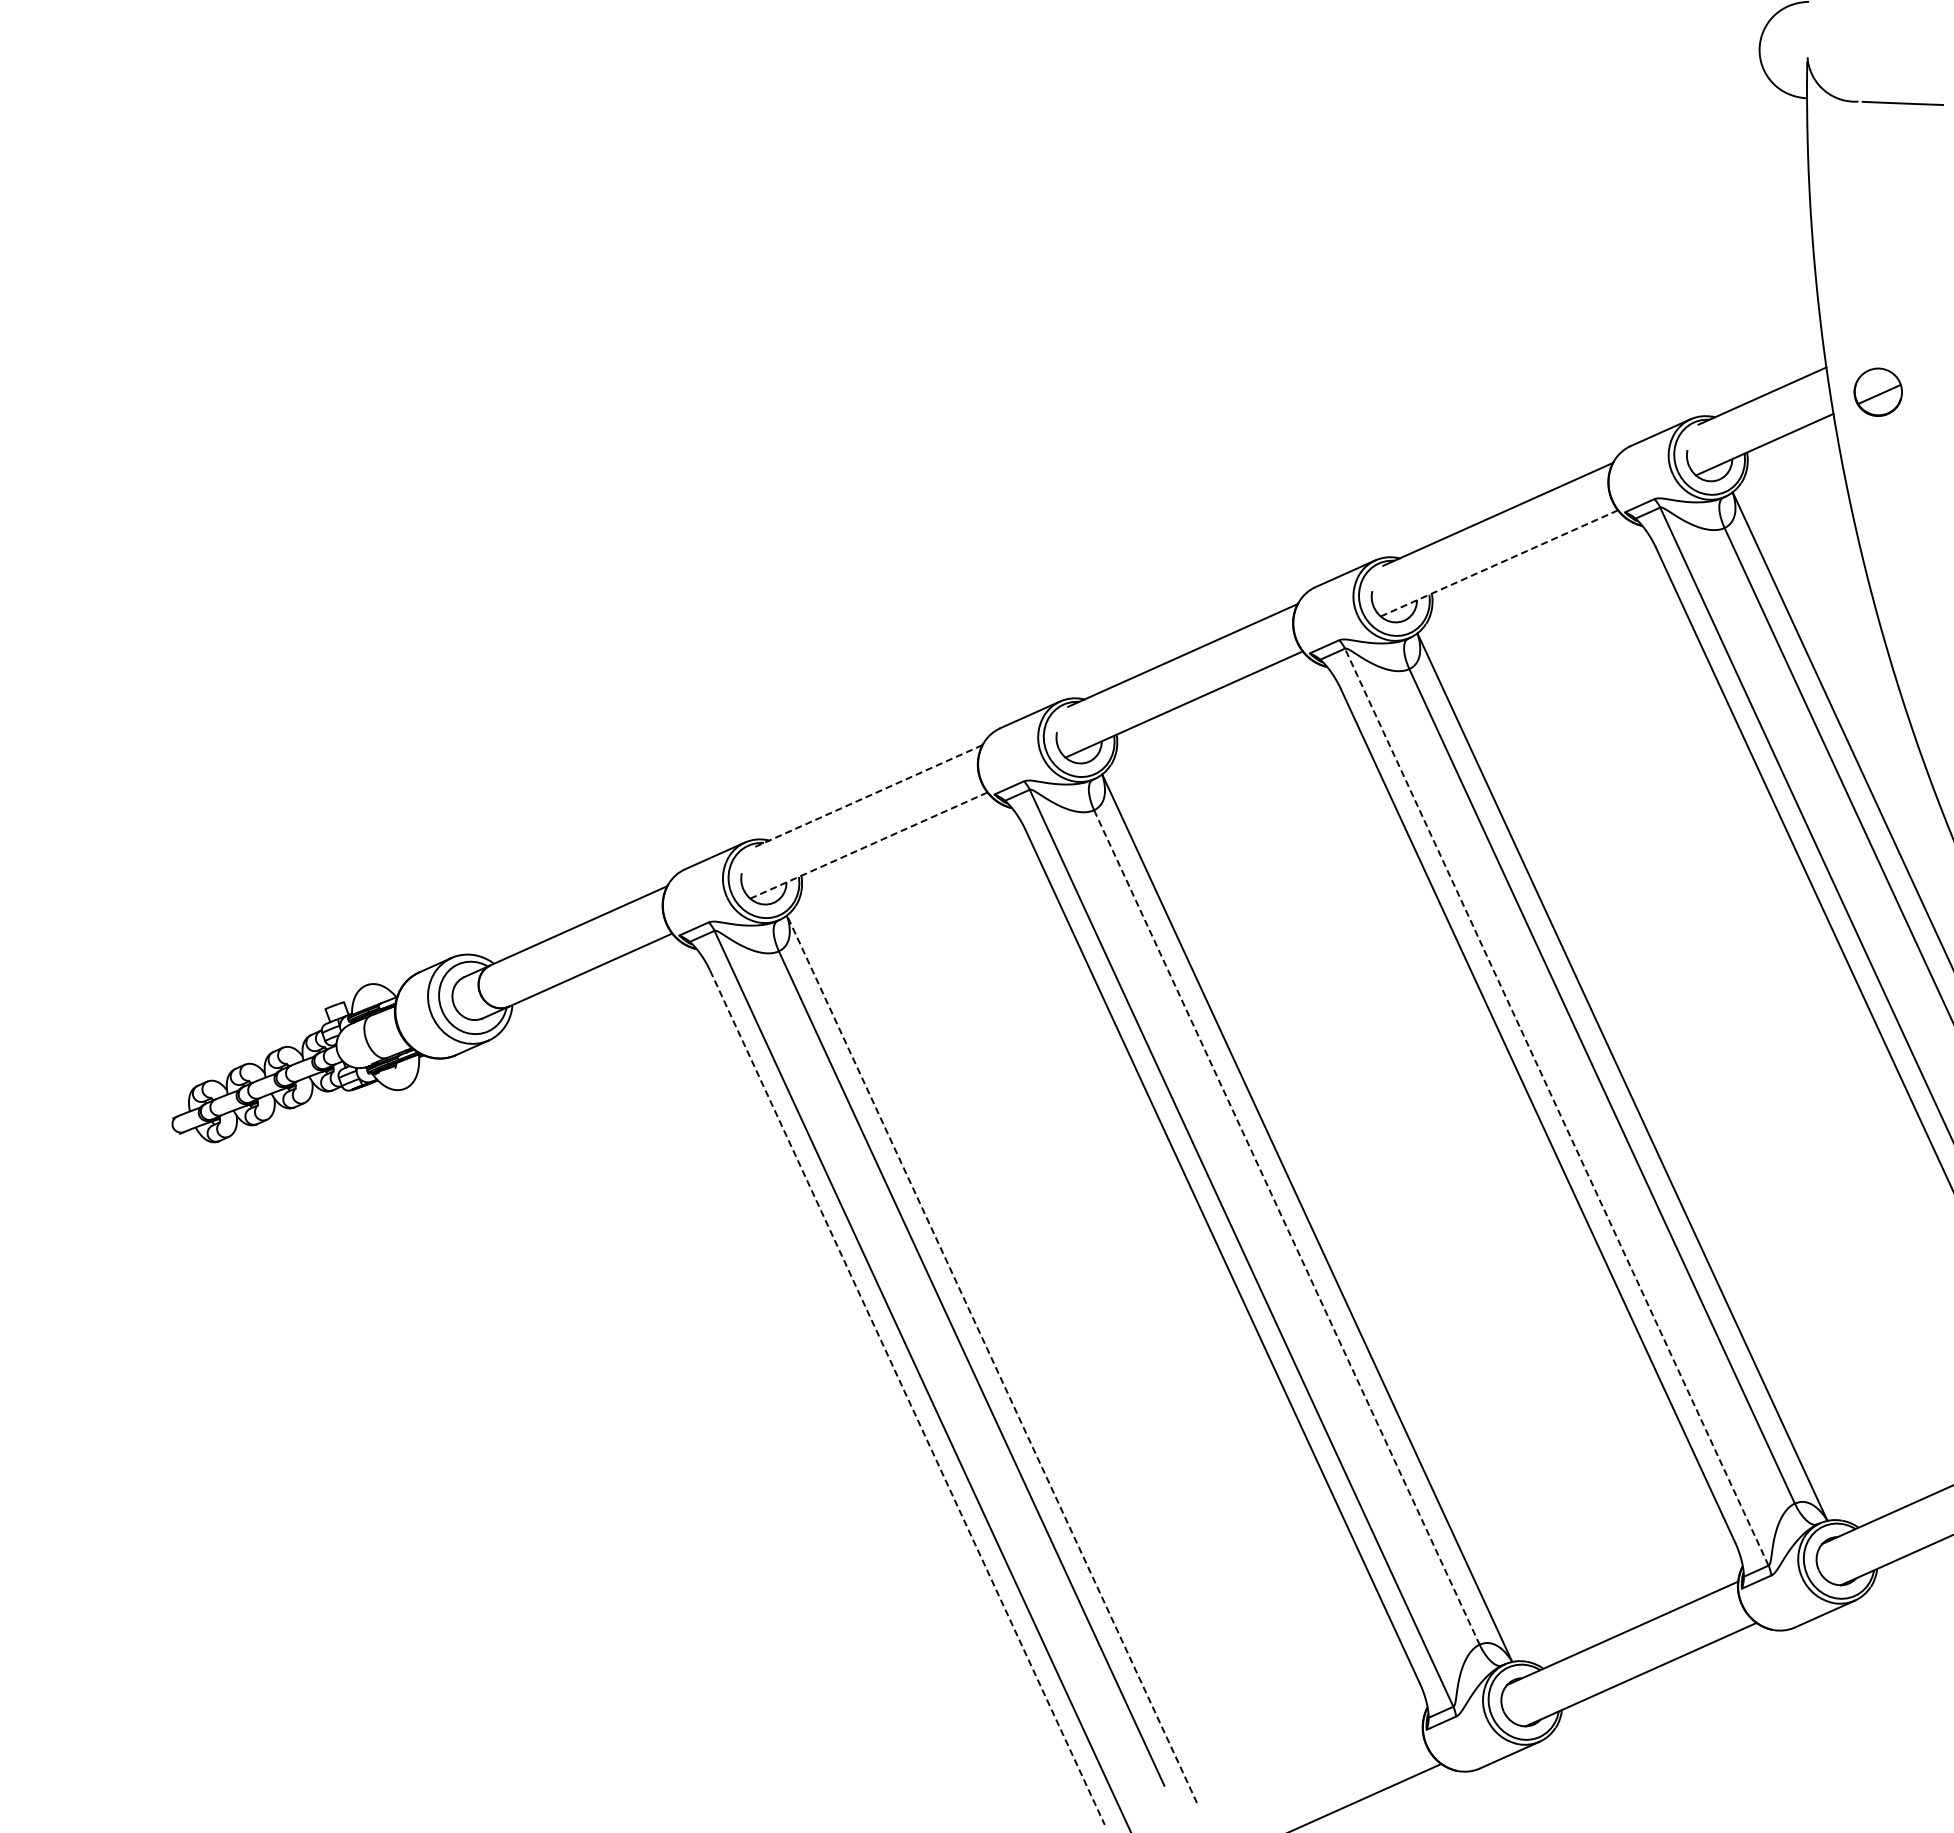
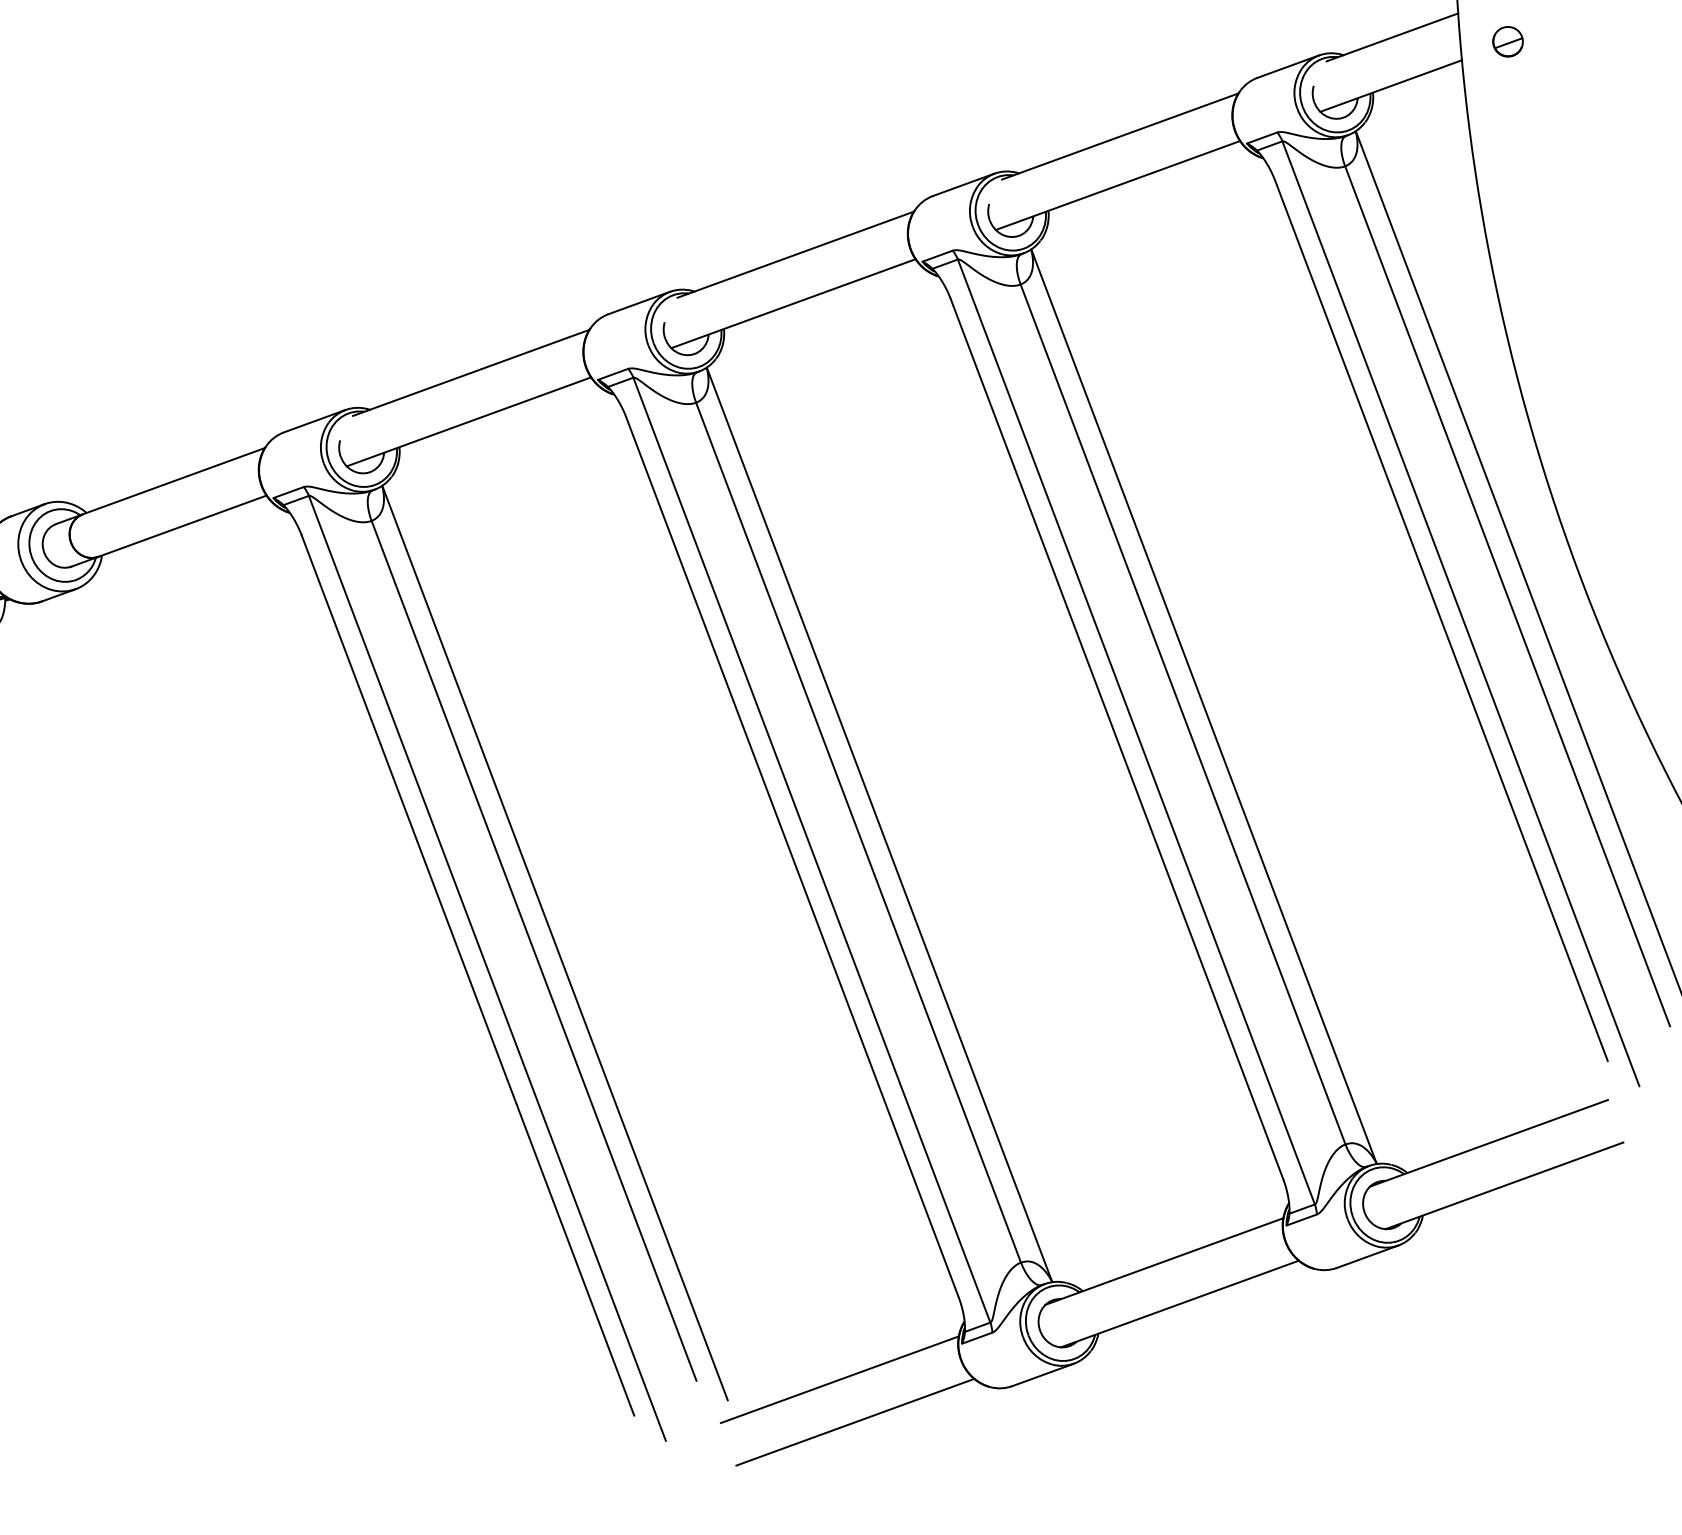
part: (1877, 391) -> (1507, 41), size x0.62
line: (1499, 563) -> (1118, 185), dashed -> solid
line: (867, 796) -> (471, 372), dashed -> solid
line: (869, 845) -> (469, 421), dashed -> solid
line: (1556, 1106) -> (1136, 731), dashed -> solid
line: (1286, 1227) -> (858, 832), dashed -> solid
line: (992, 1359) -> (555, 943), dashed -> solid
line: (907, 1397) -> (467, 975), dashed -> solid
line: (1306, 1774) -> (839, 1379), added

